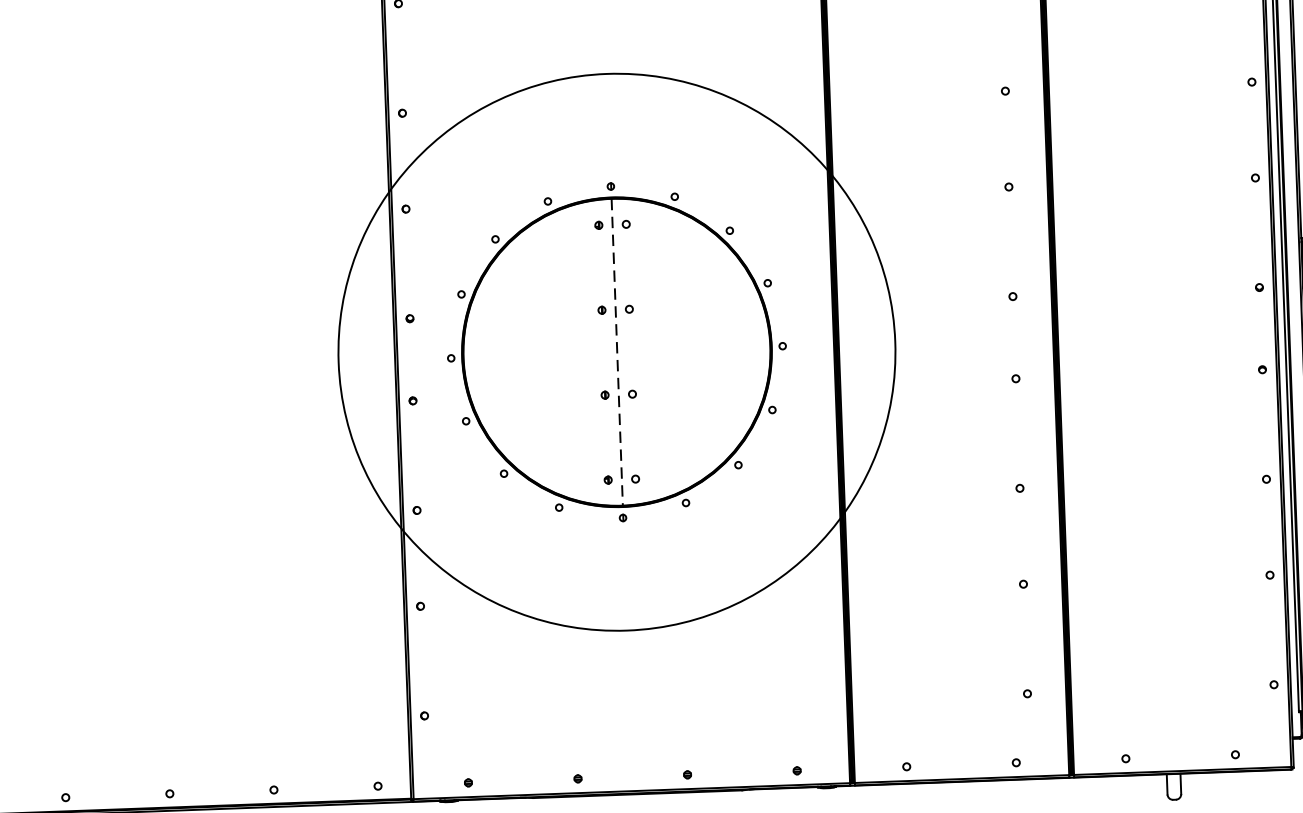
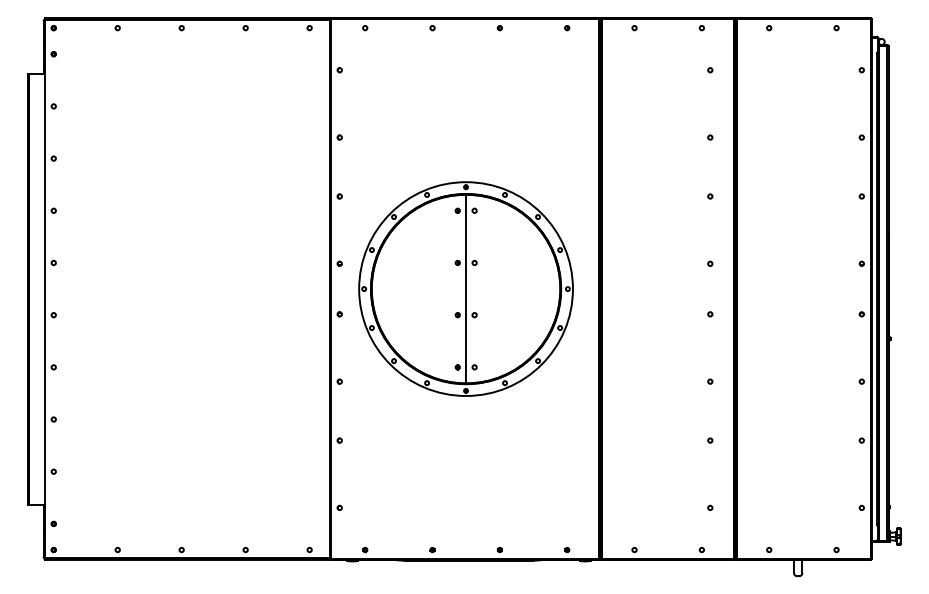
circle: (616, 351) -> (465, 288), size x0.62
line: (617, 352) -> (466, 289), dashed -> solid

